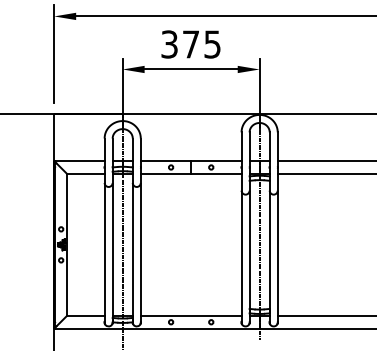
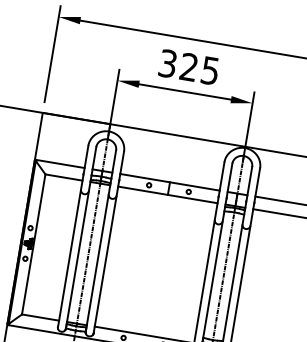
text: (190, 44) -> (188, 67), 375 -> 325

